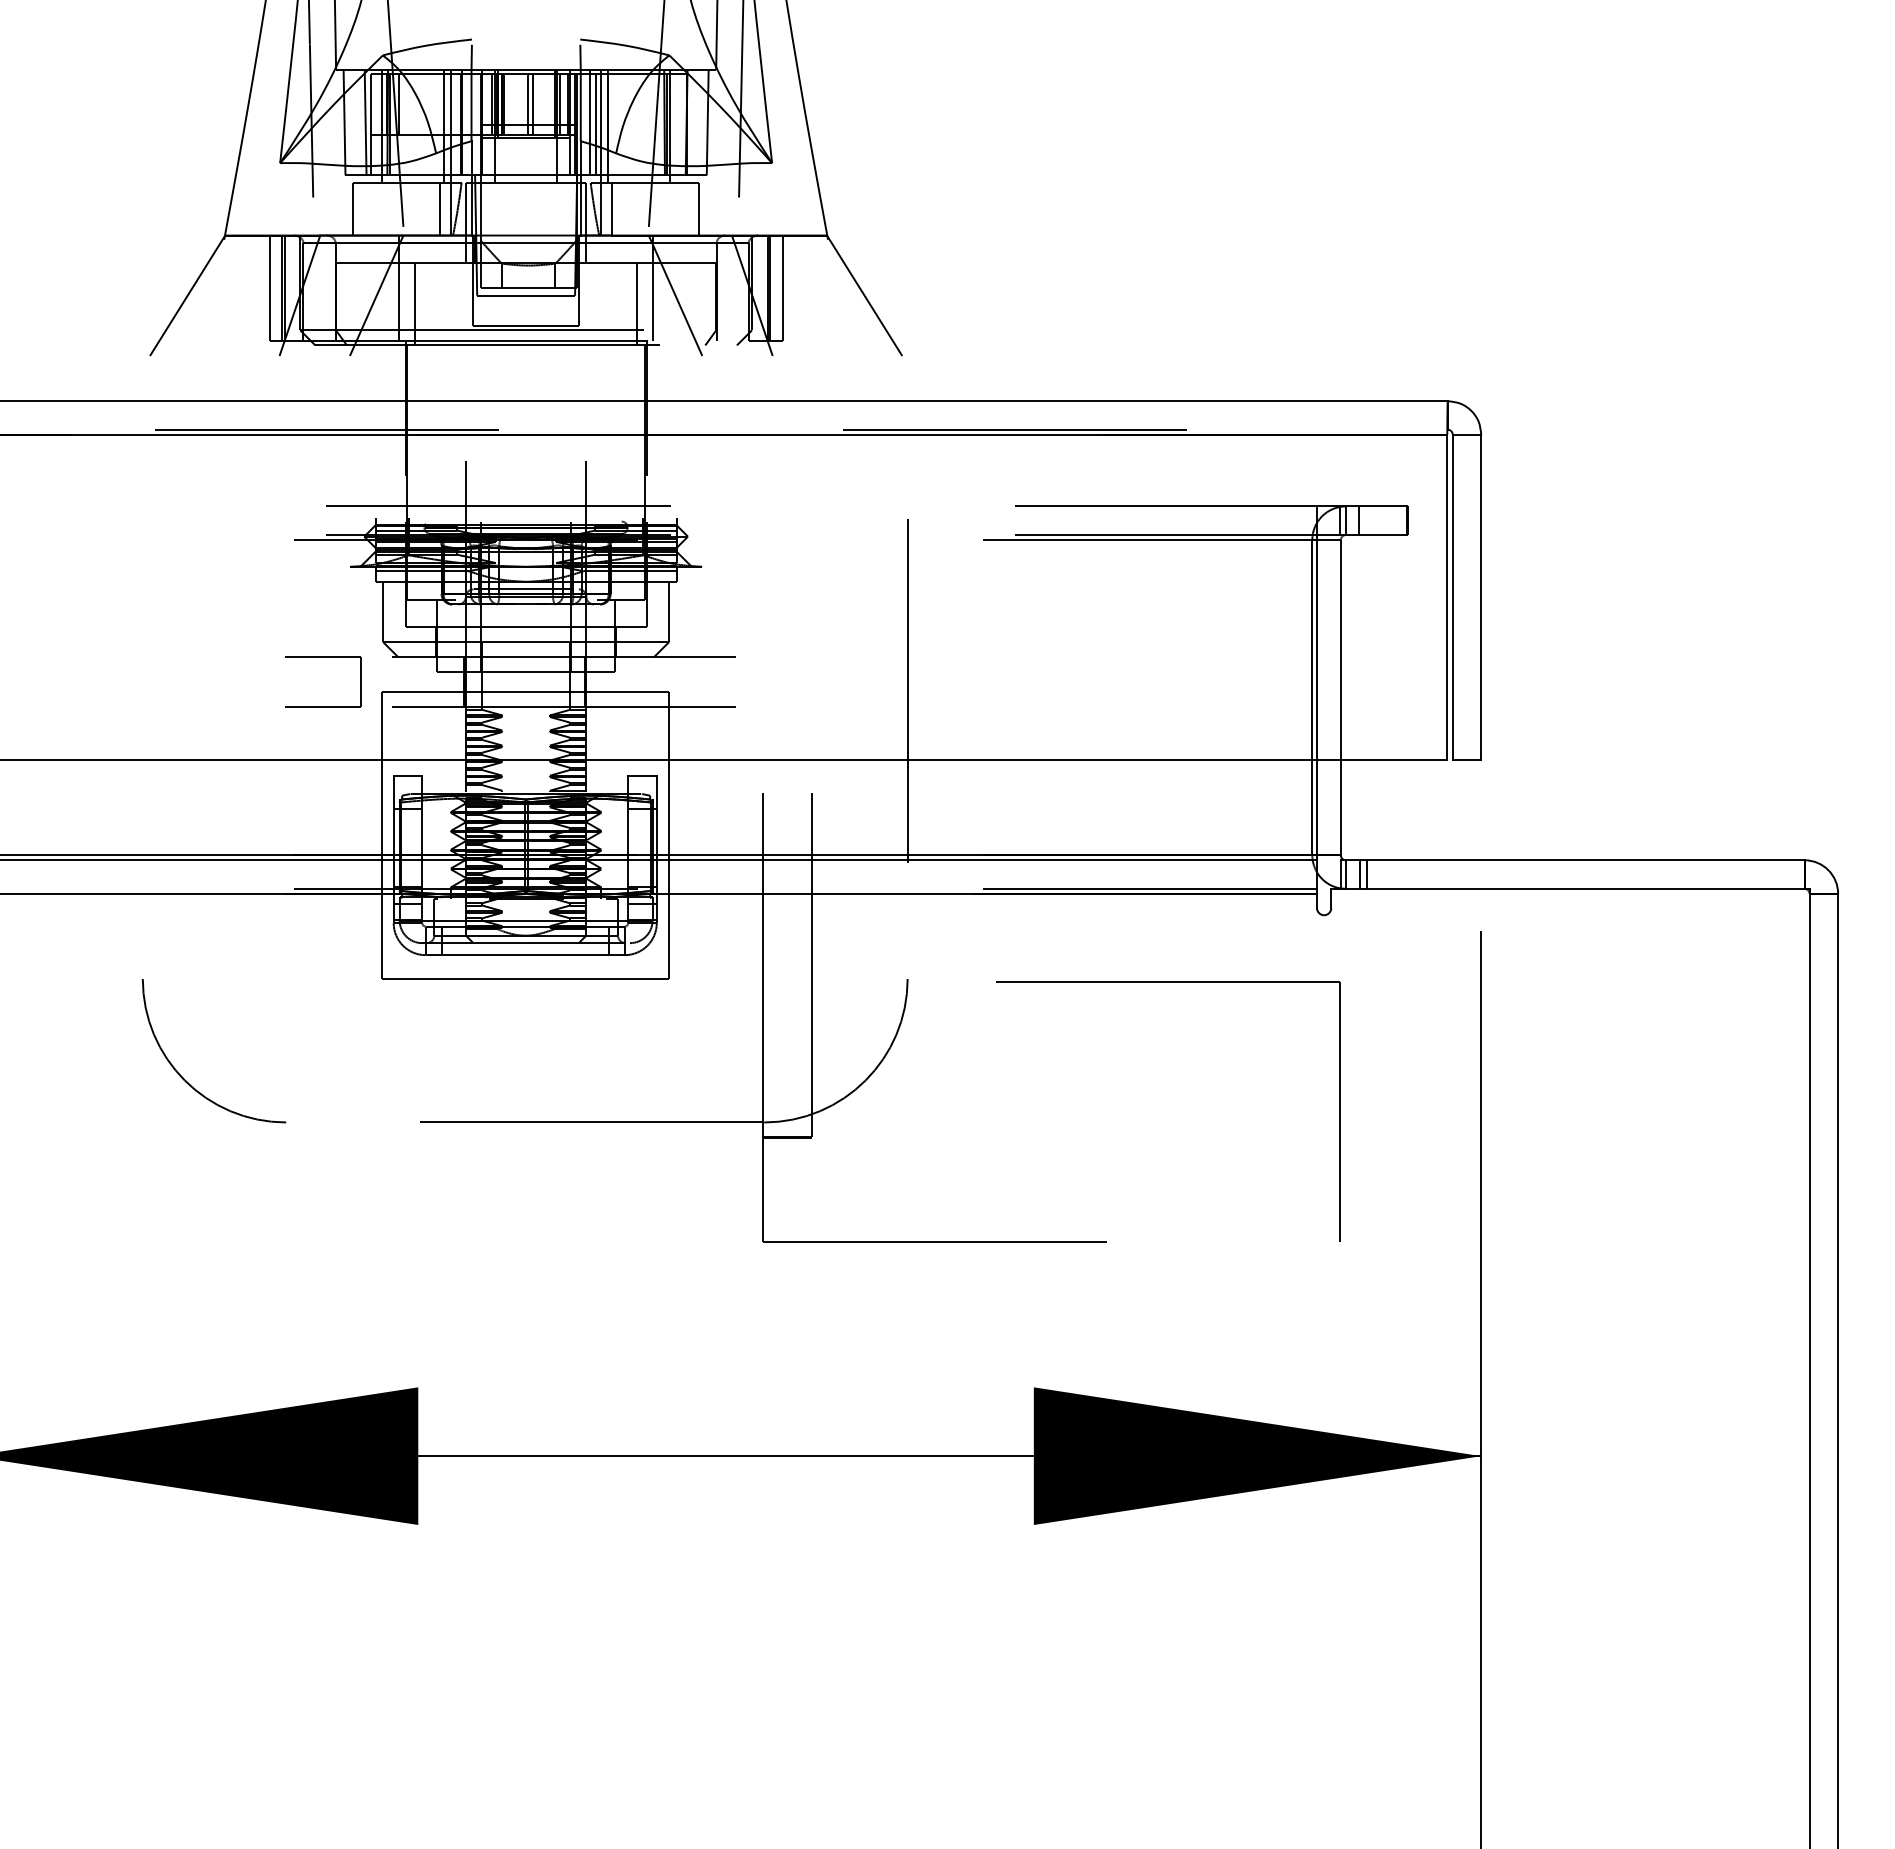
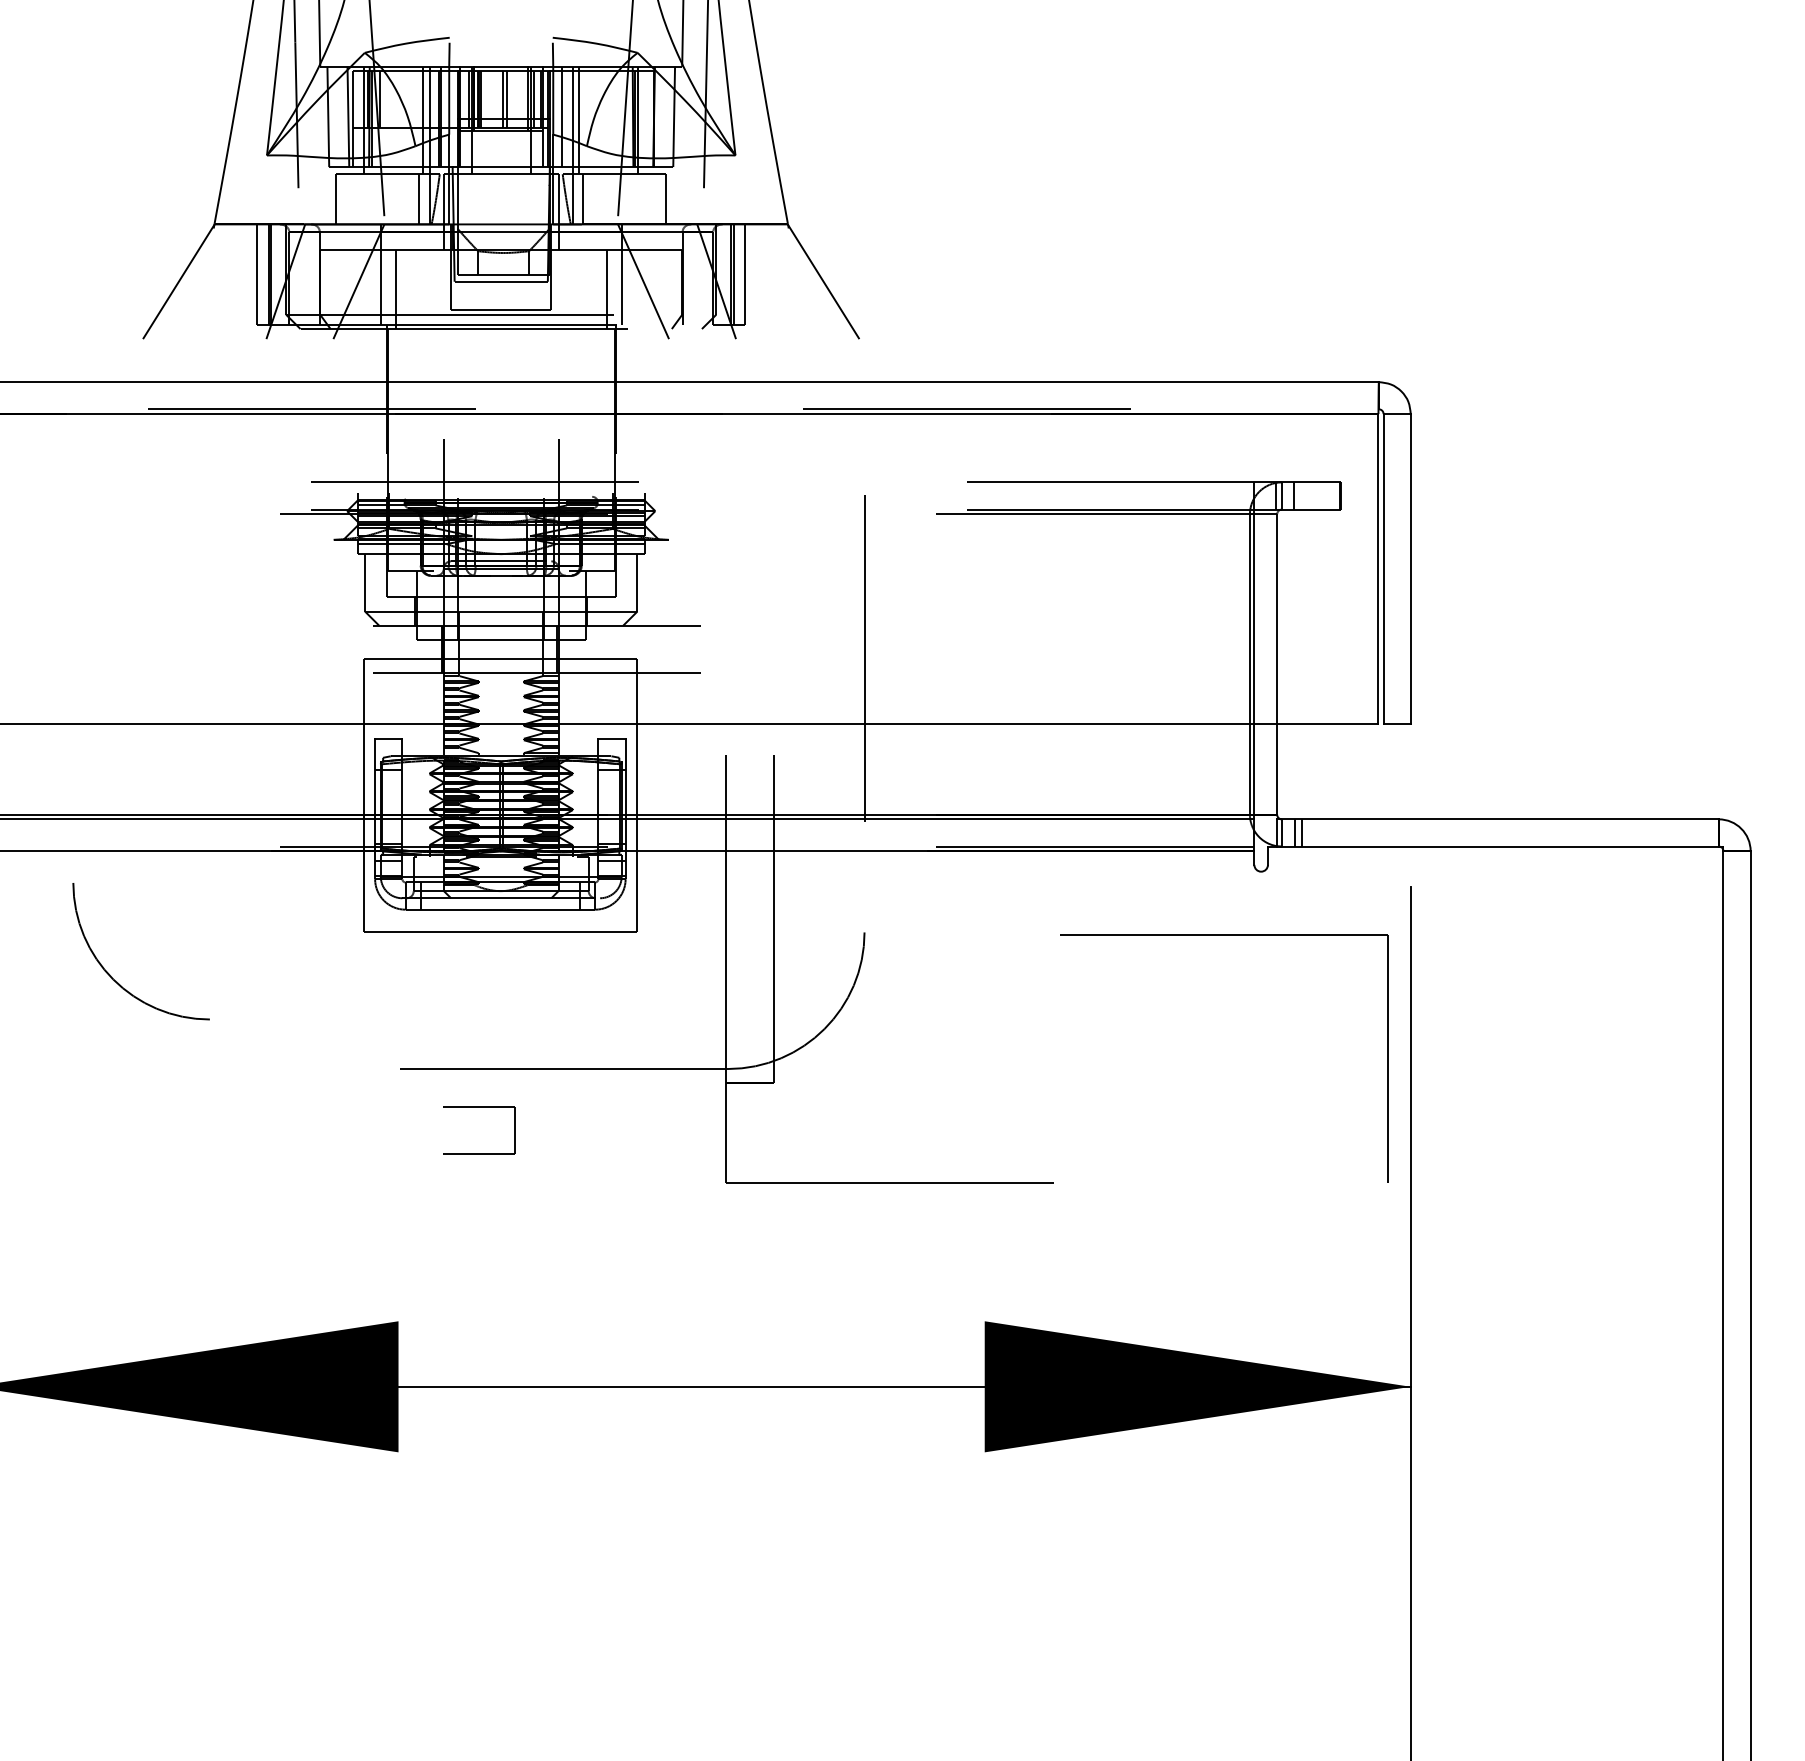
line: (596, 124) -> (568, 118), removed
part: (323, 657) -> (479, 1107), moved
part: (1168, 982) -> (1224, 935), moved
arc: (185, 1079) -> (113, 978), moved

